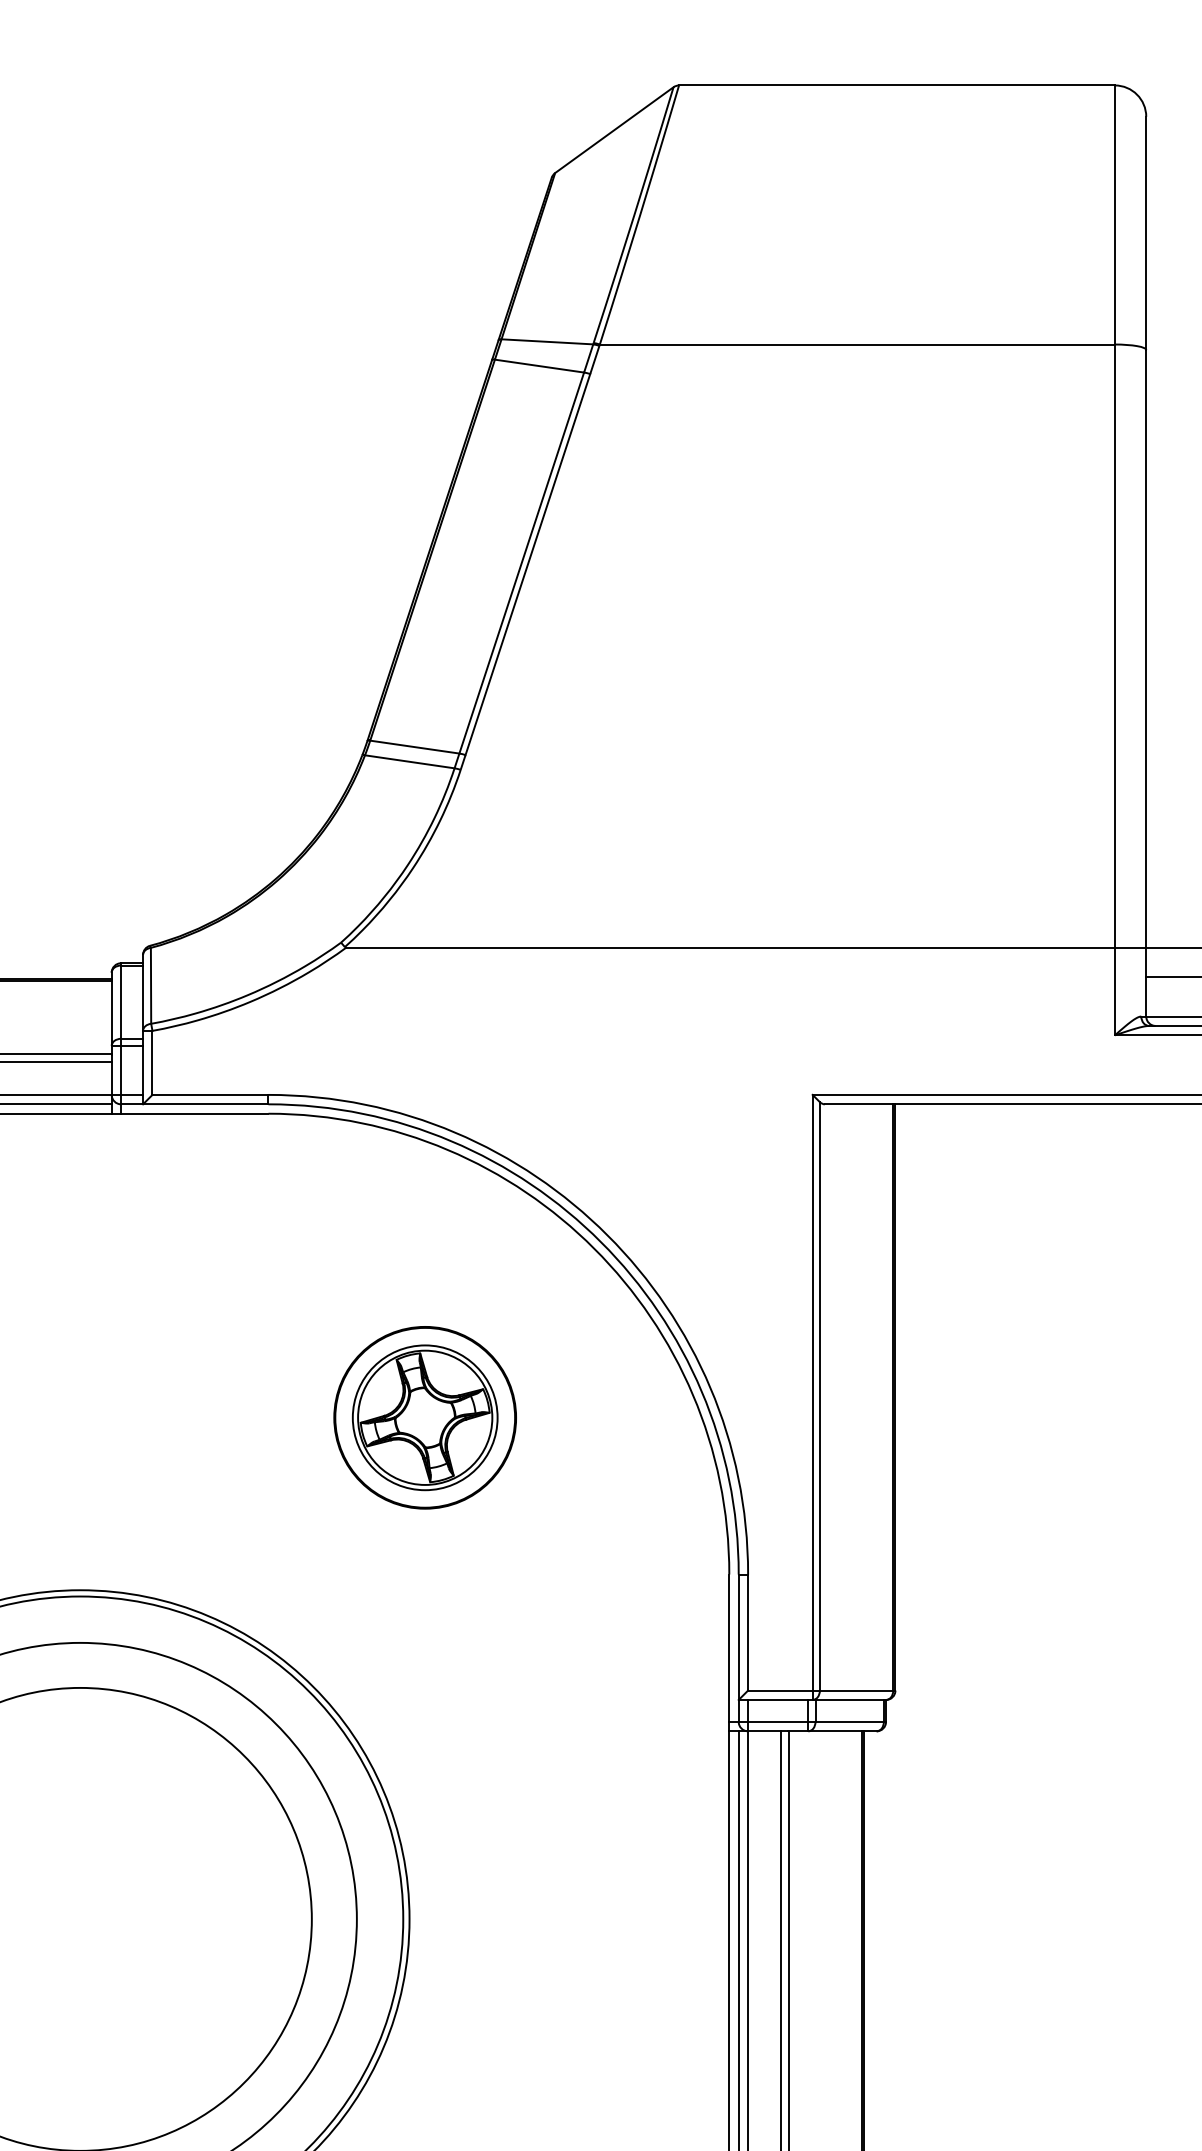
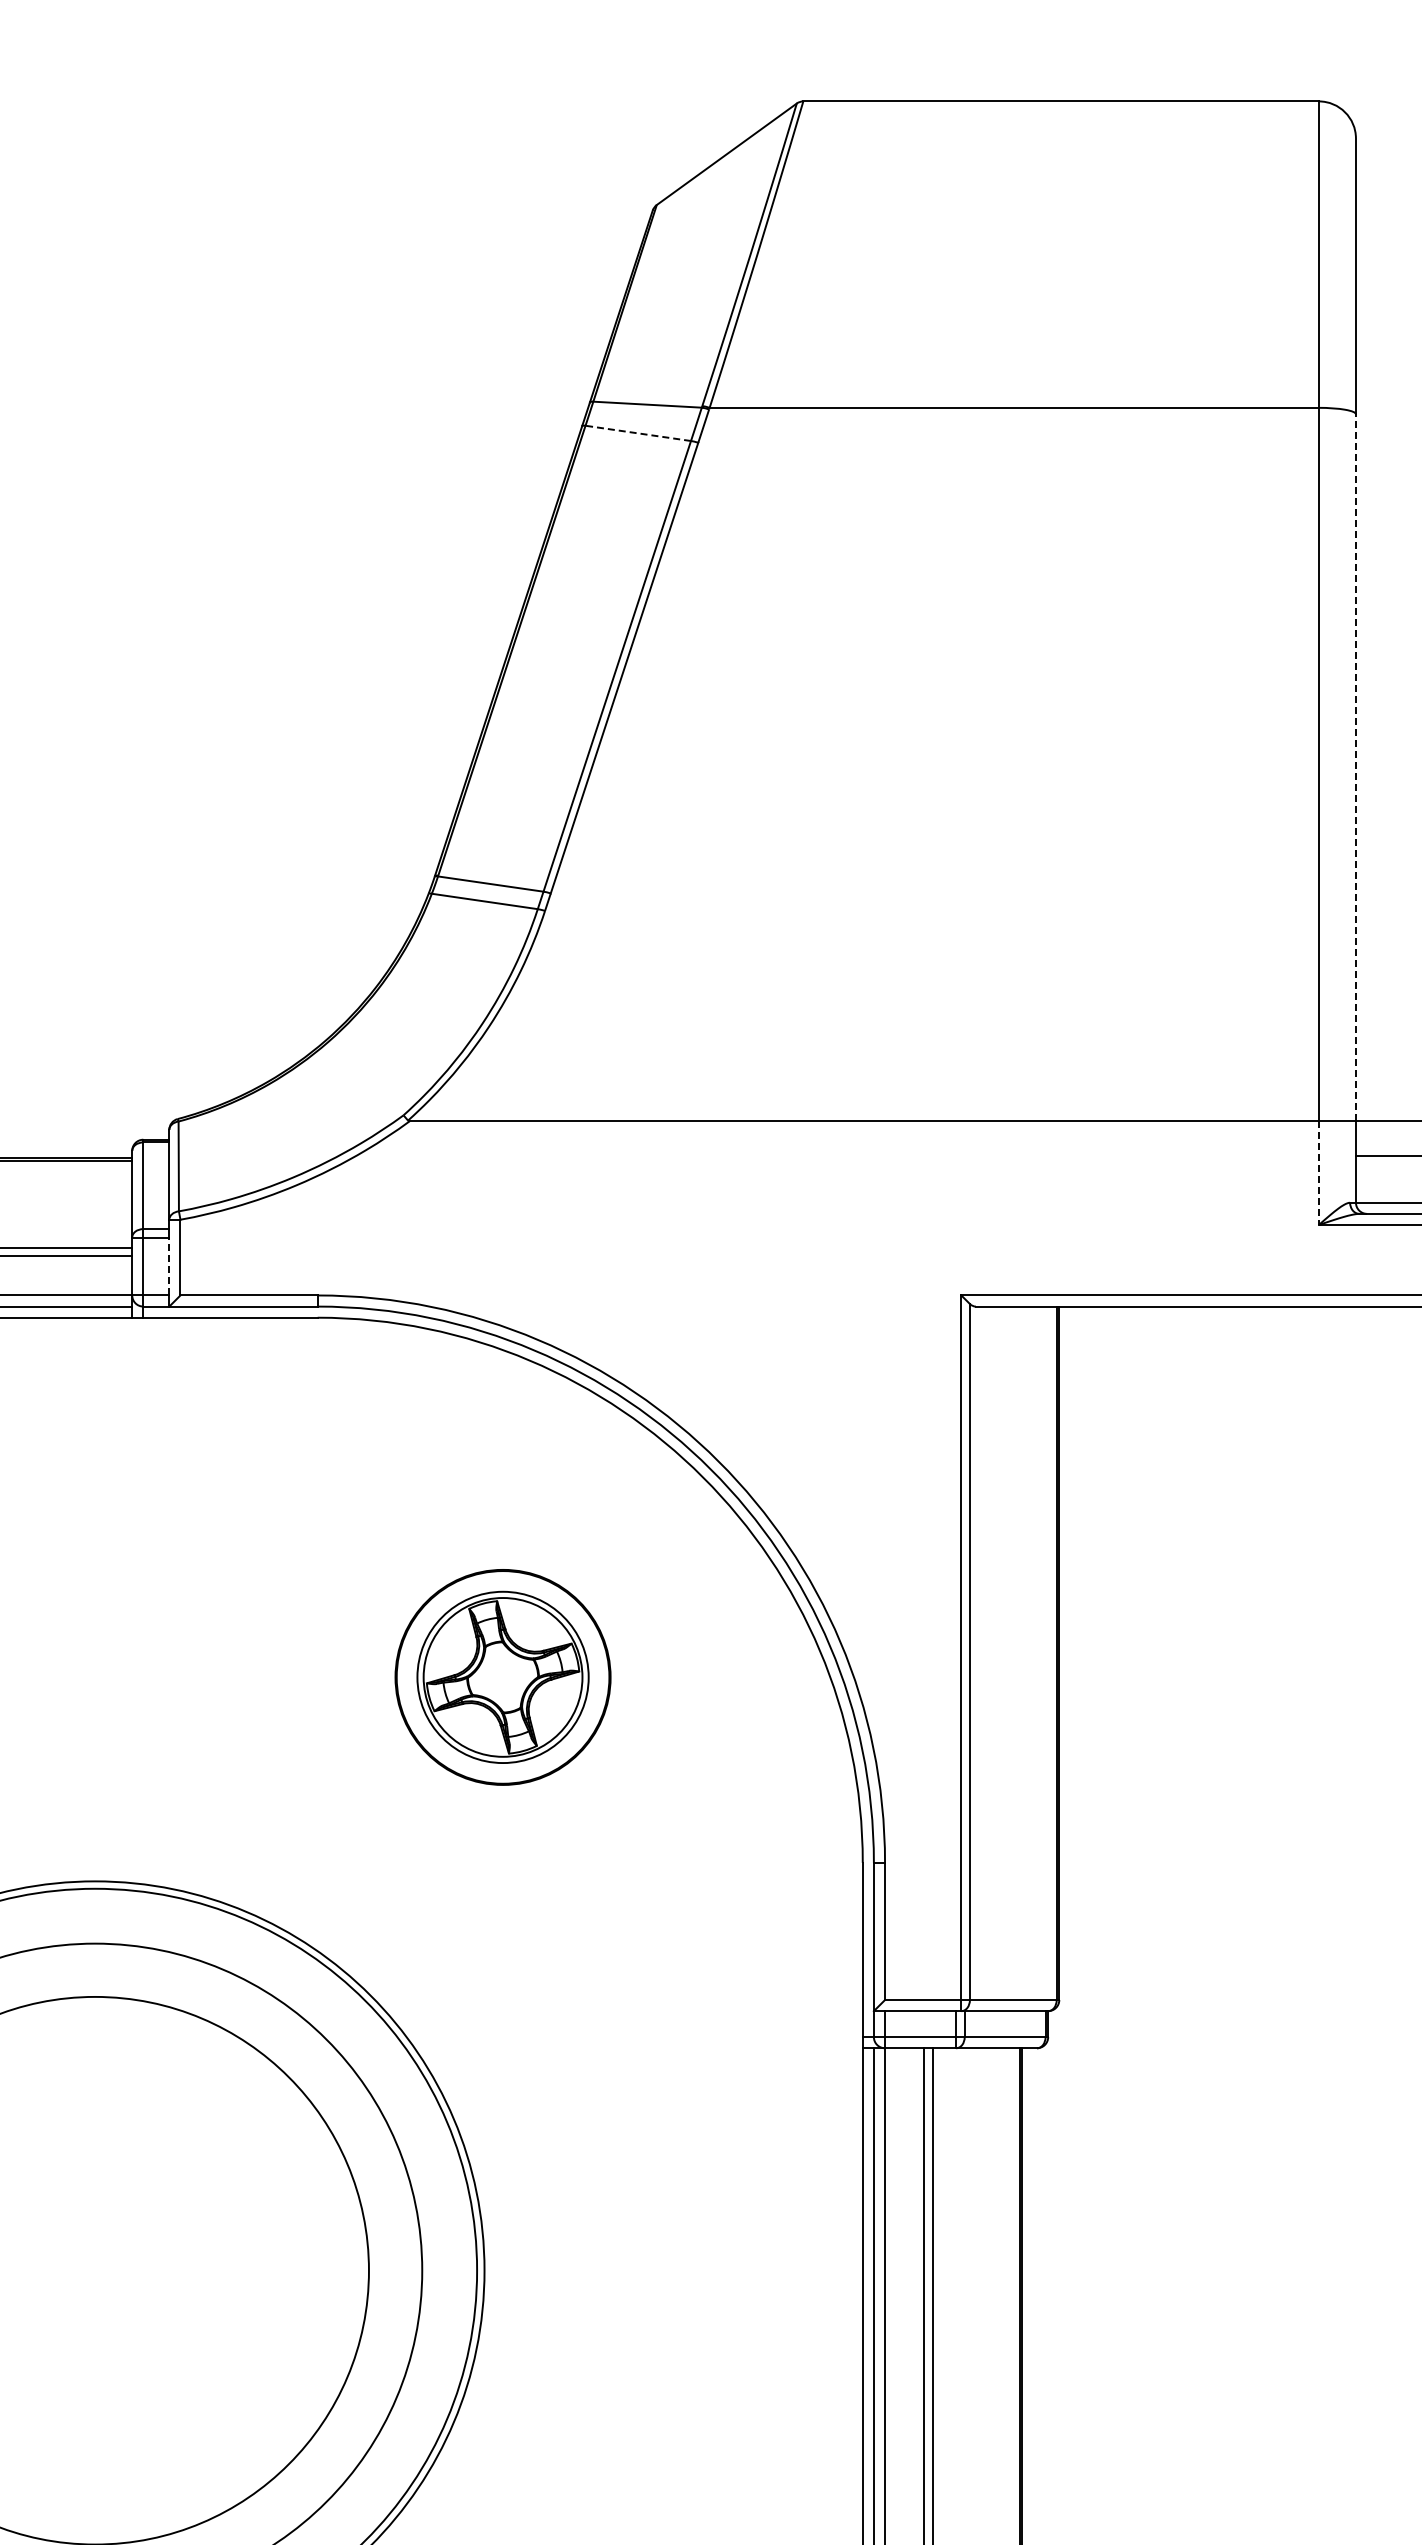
line: (538, 366) -> (637, 433), solid -> dashed
line: (1145, 648) -> (1355, 767), solid -> dashed
line: (1114, 991) -> (1318, 1173), solid -> dashed
line: (143, 1070) -> (169, 1266), solid -> dashed

